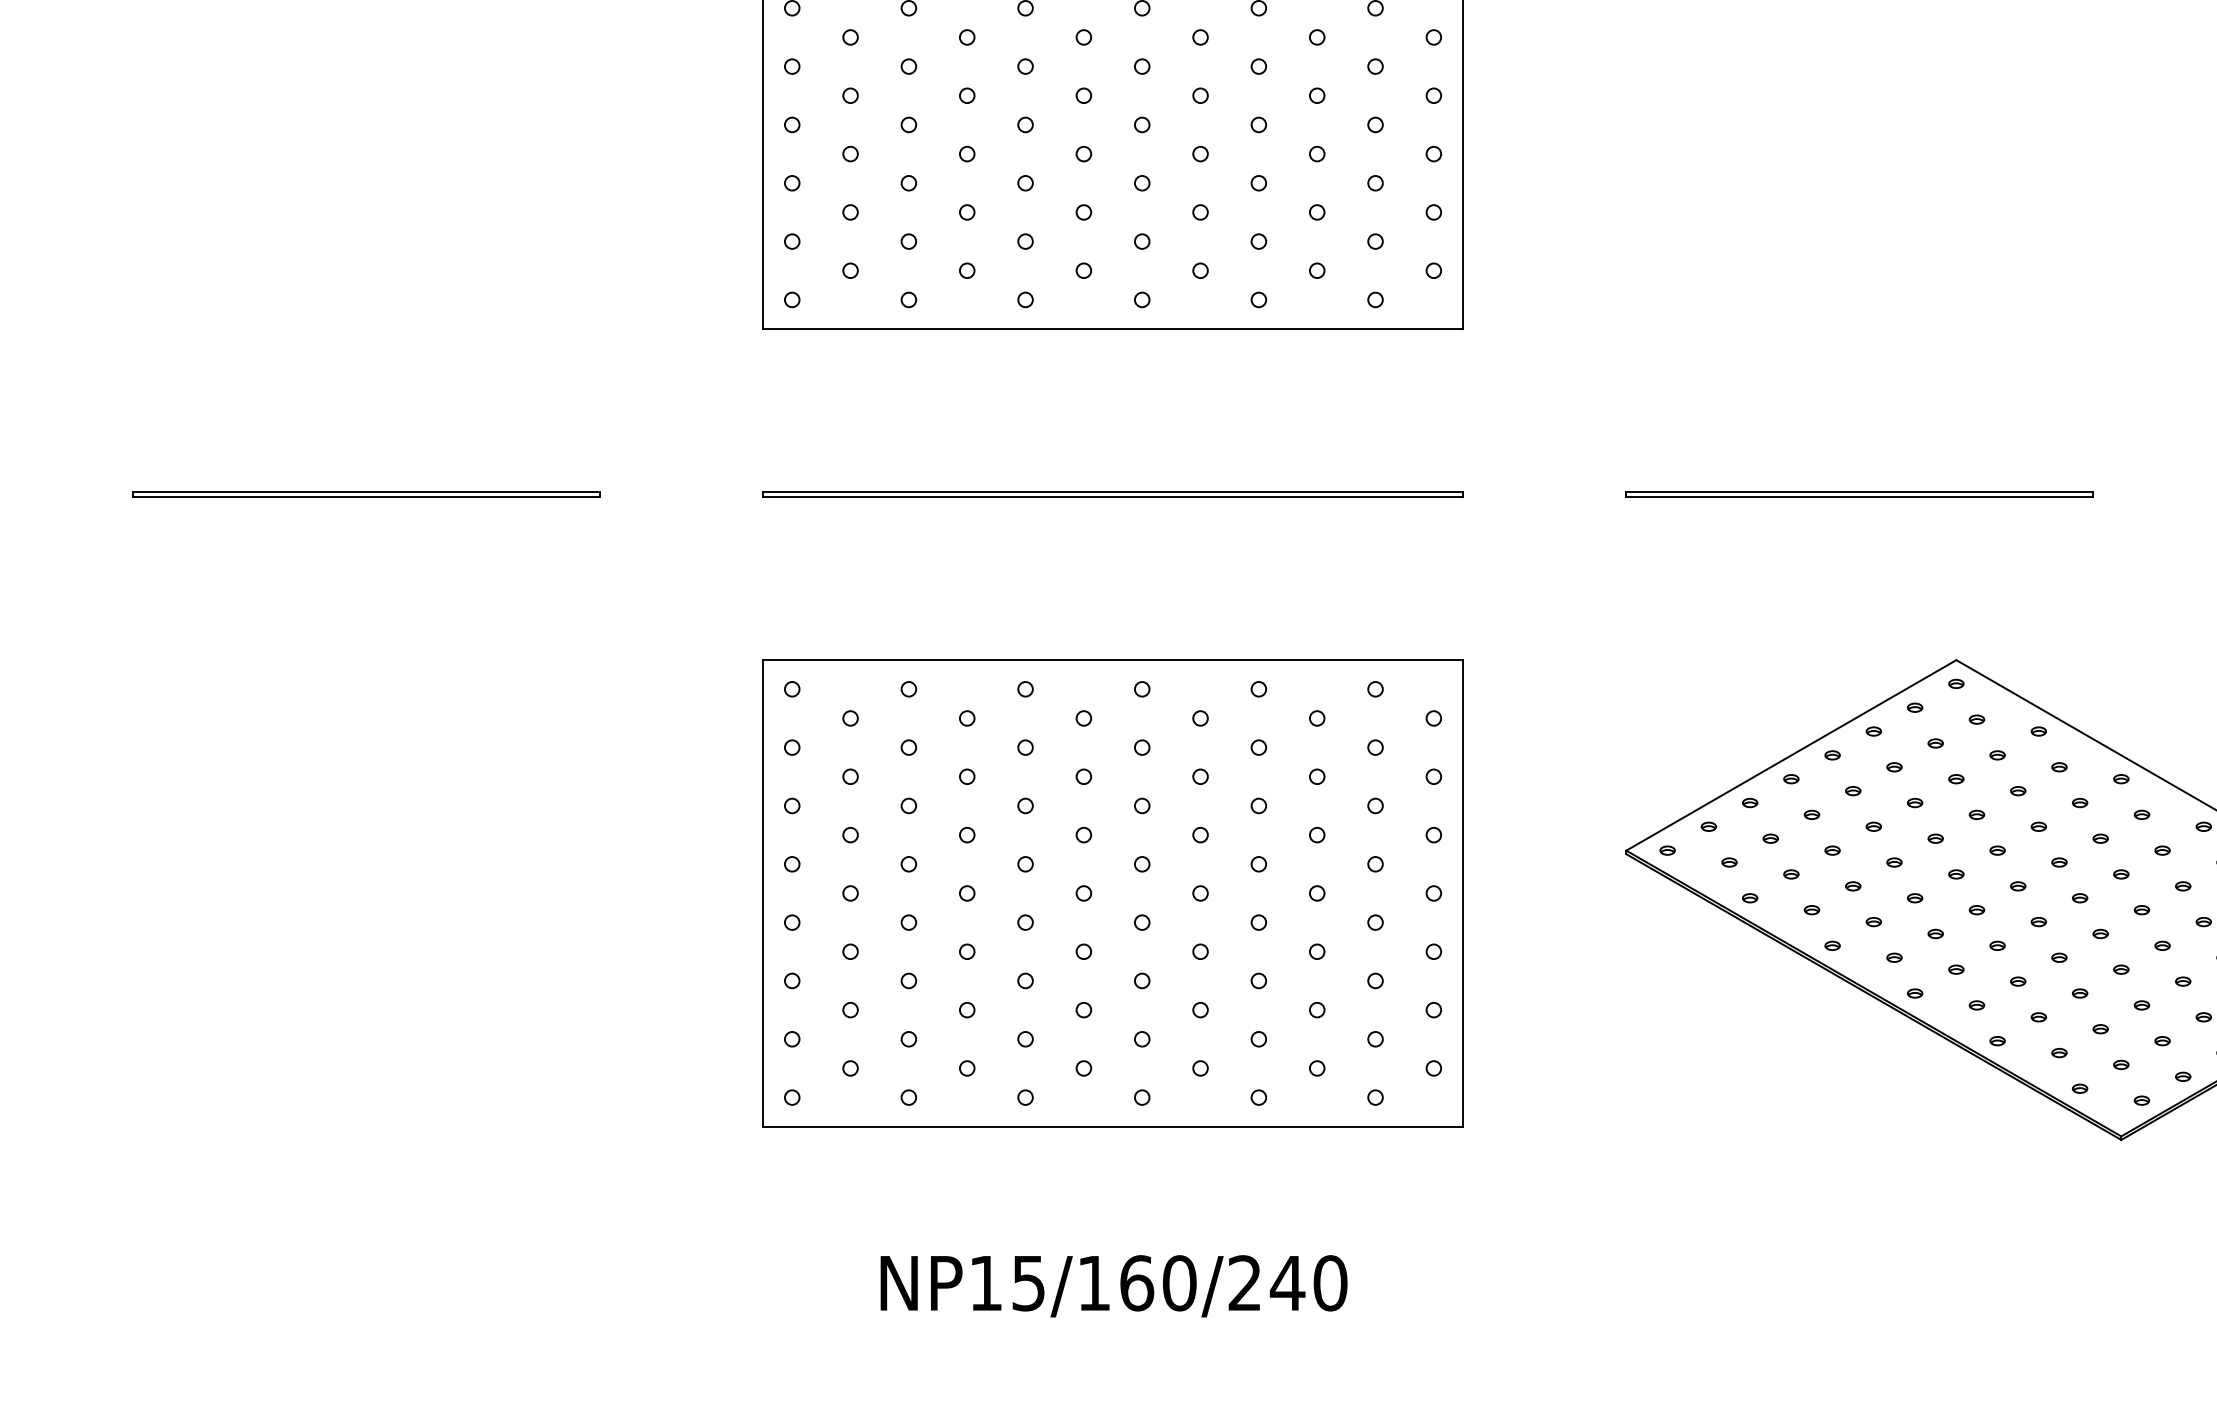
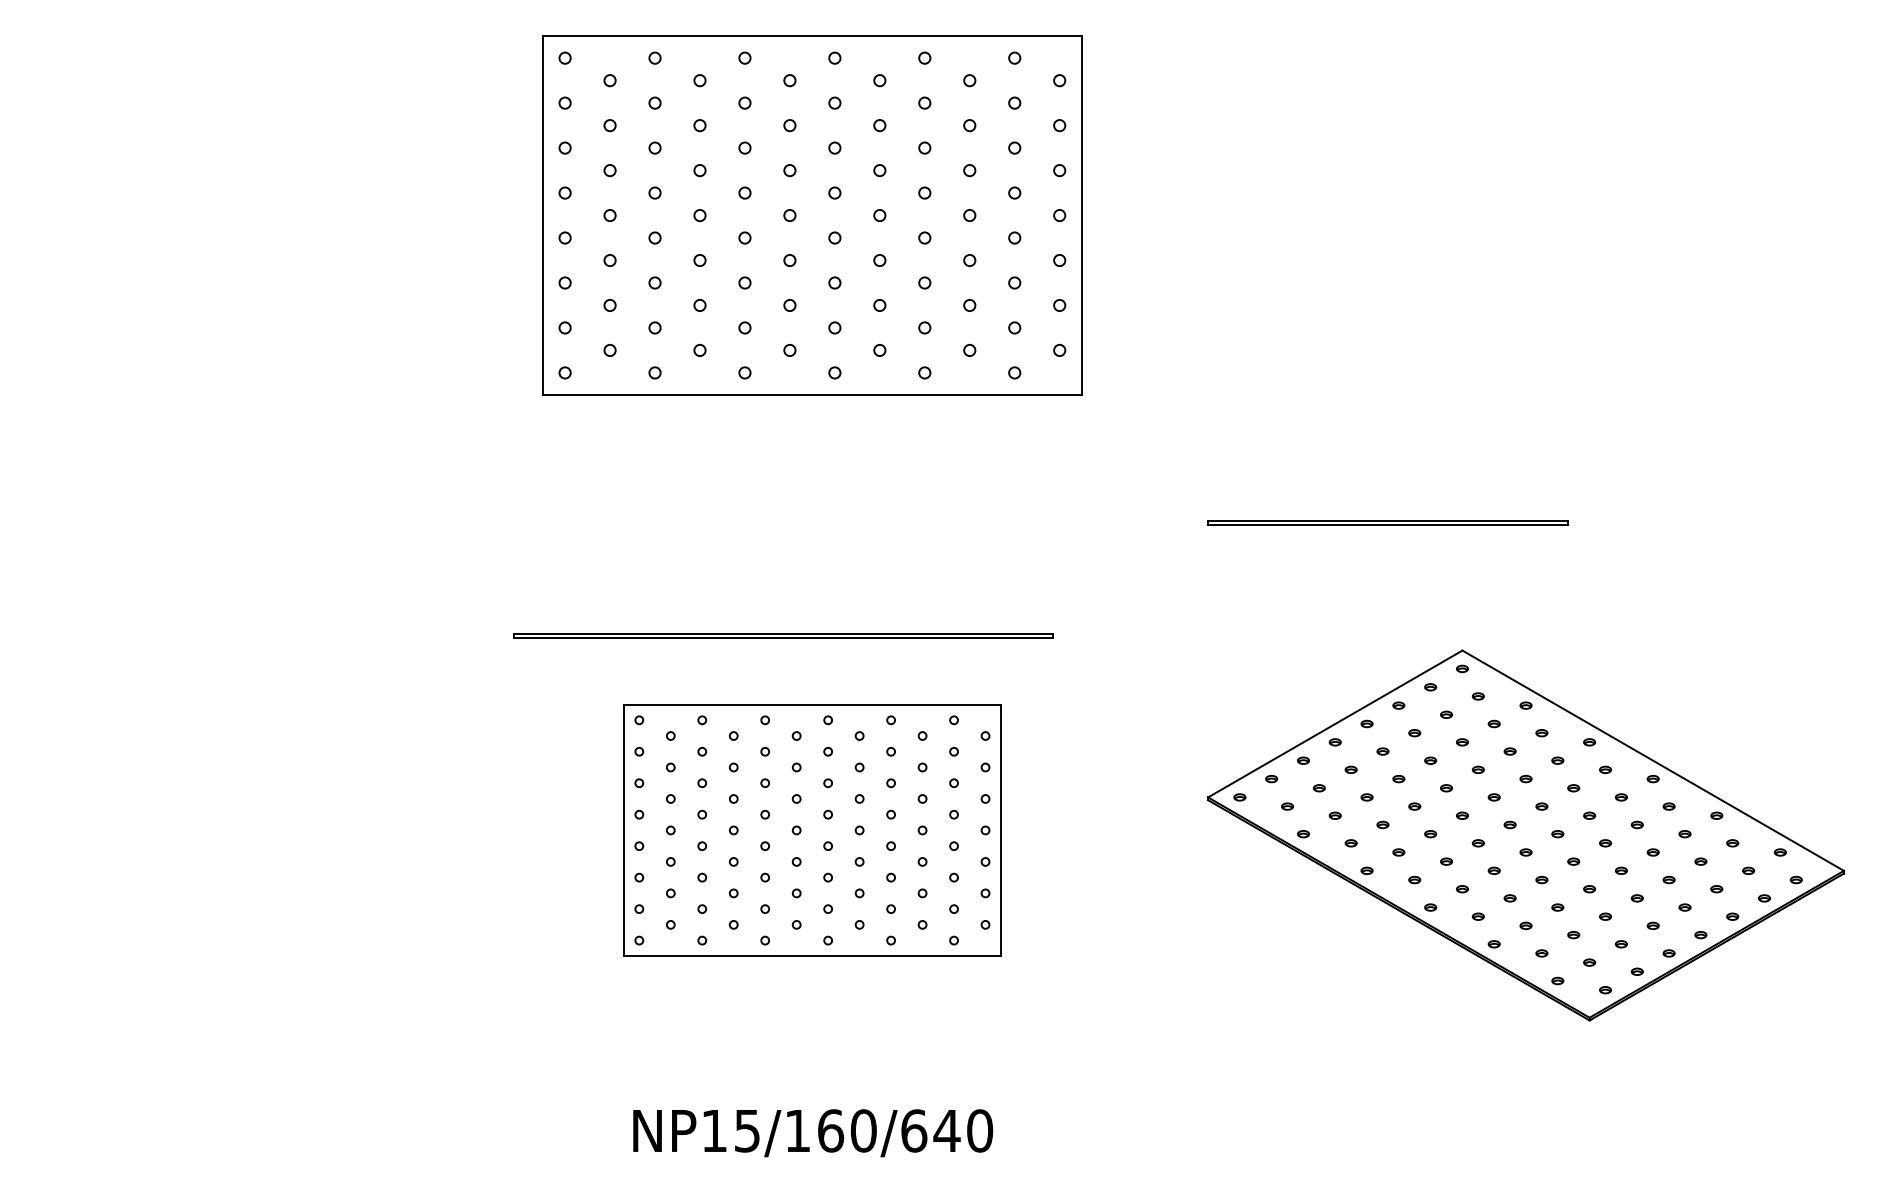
part: (365, 493) -> (236, 522), removed
part: (1113, 493) -> (783, 635), moved
part: (1113, 893) -> (812, 830), size x0.7
text: (1245, 1282) -> (914, 1130), NP15/160/240 -> NP15/160/640

